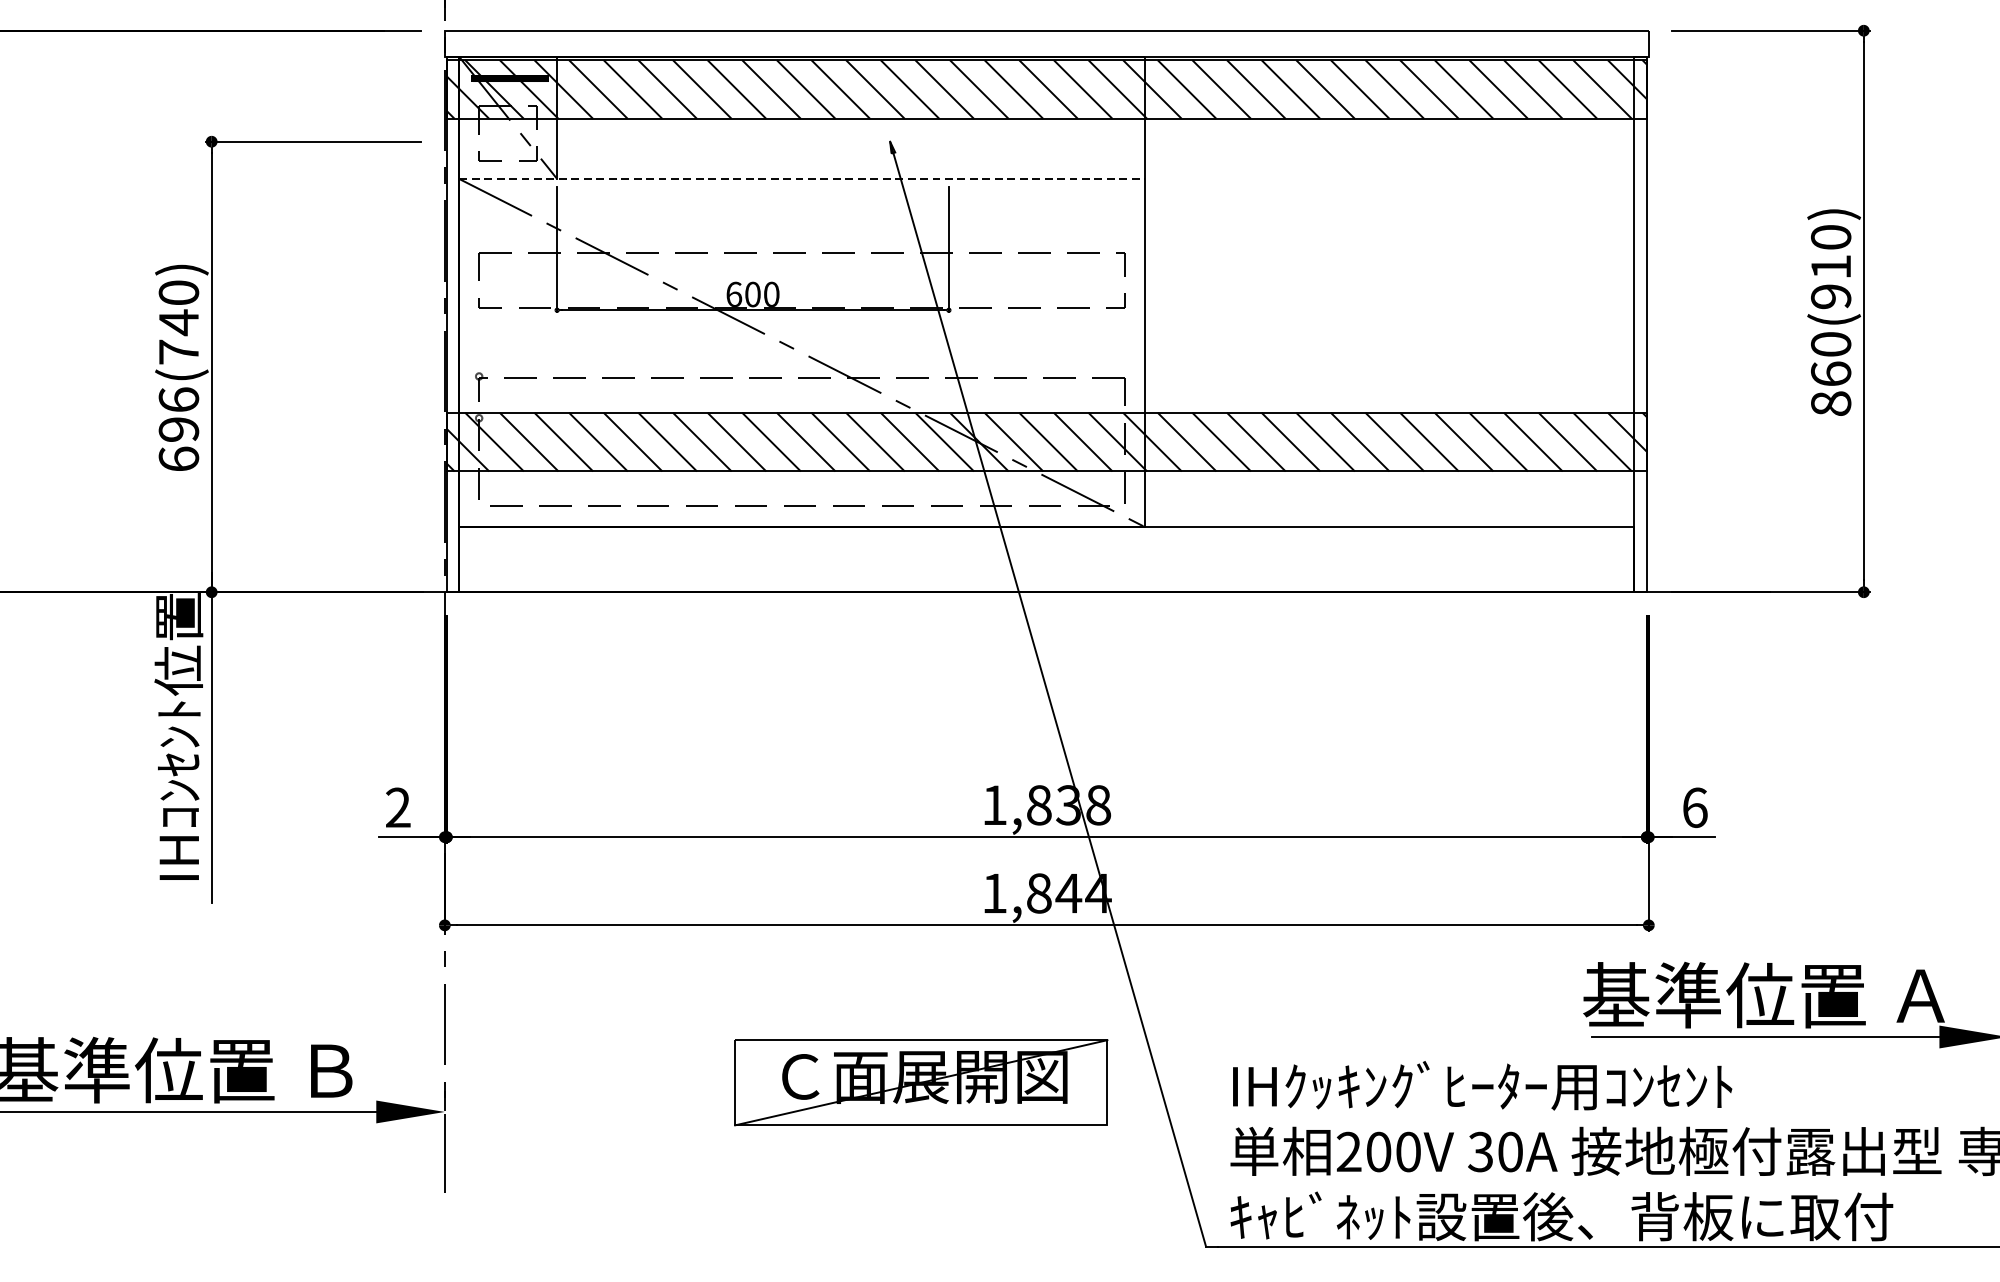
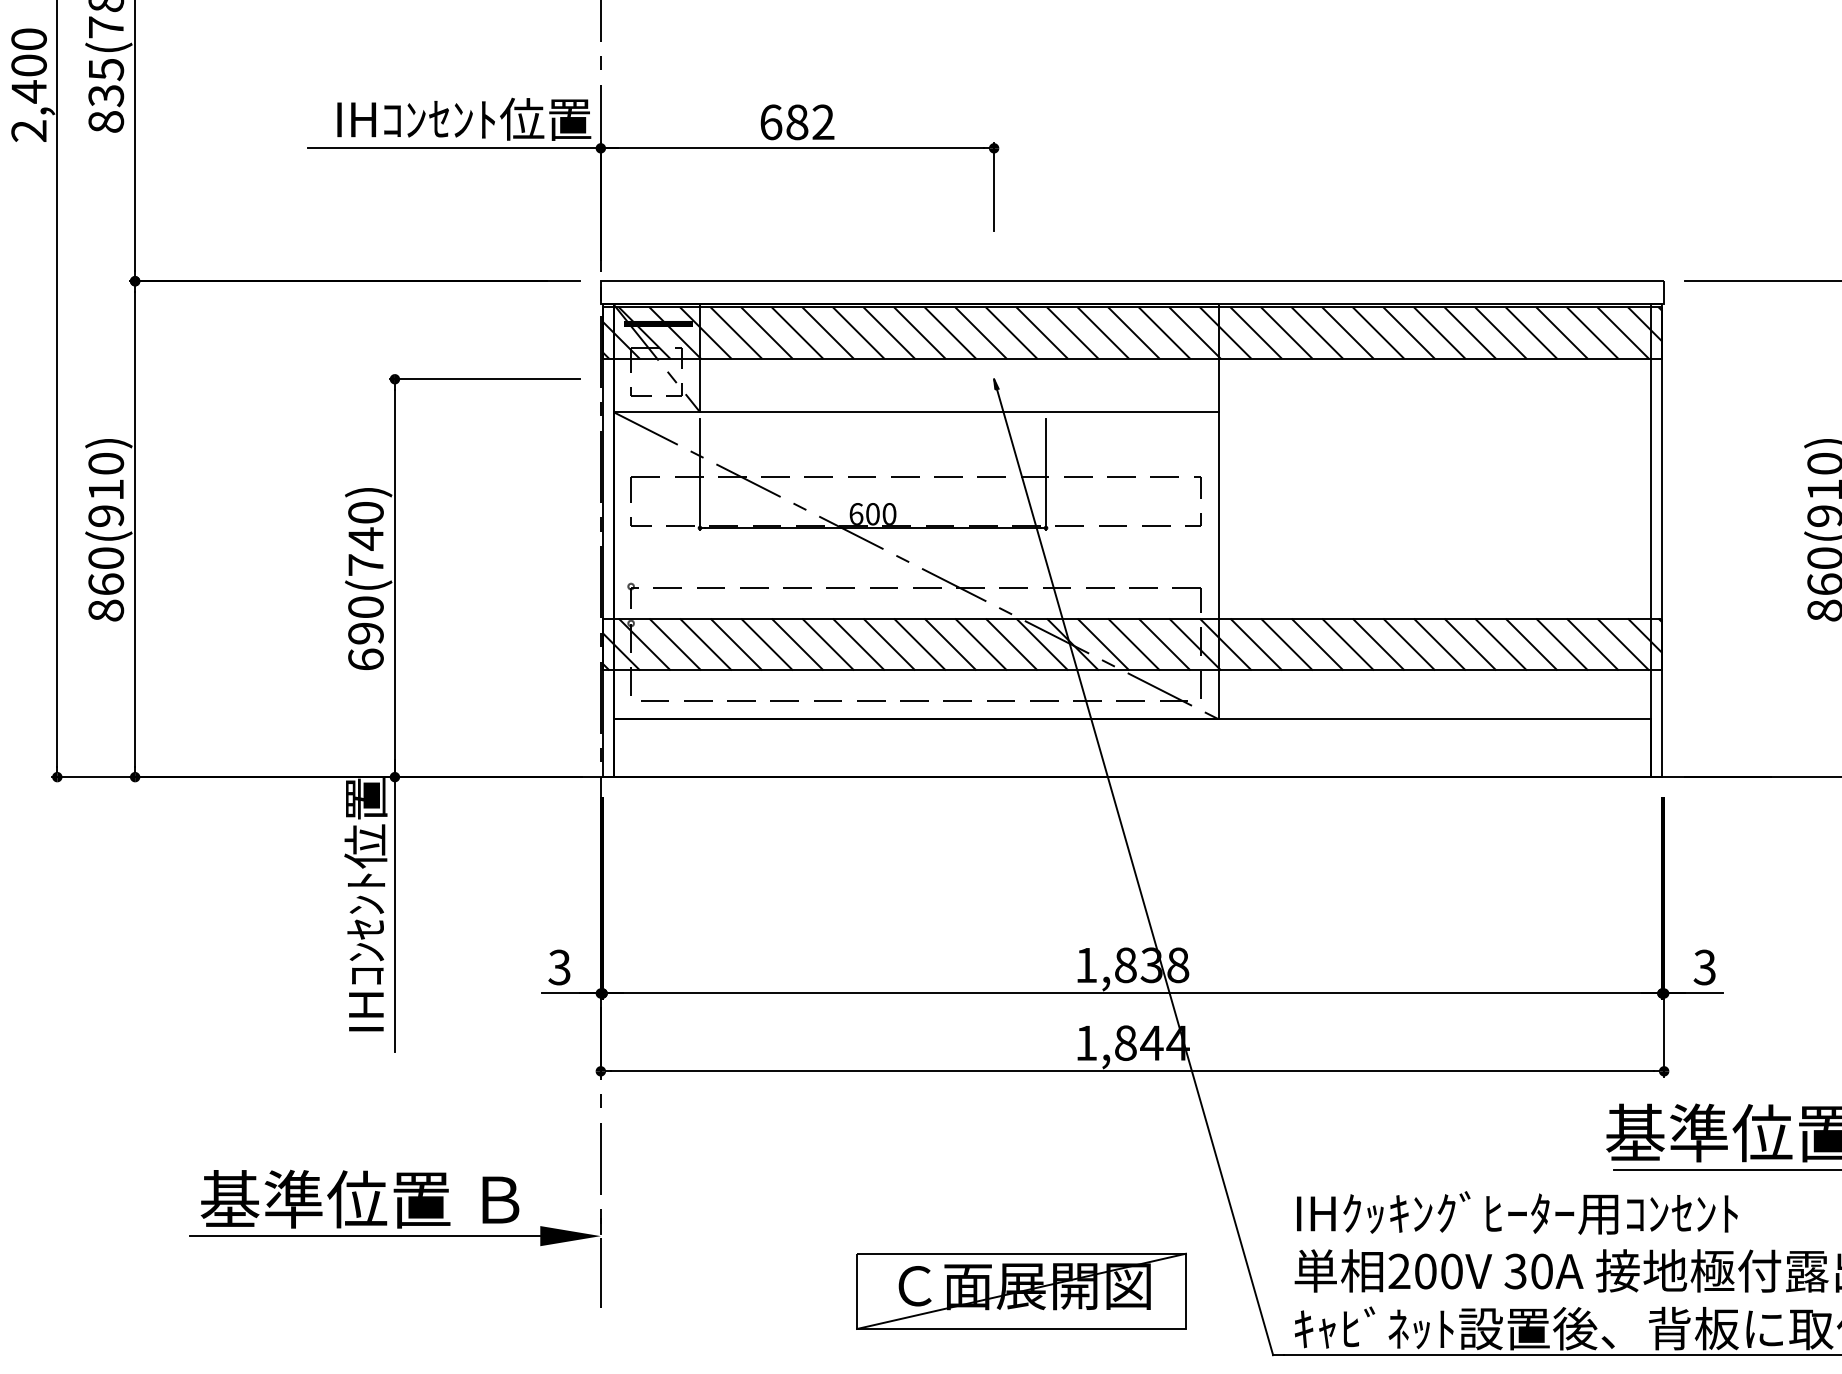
line: (802, 179) -> (916, 412), dashed -> solid
text: (178, 399) -> (365, 606), 696(740) -> 690(740)
text: (398, 807) -> (559, 967), 2 -> 3
text: (1694, 807) -> (1704, 967), 6 -> 3
part: (921, 1081) -> (1021, 1290), moved

